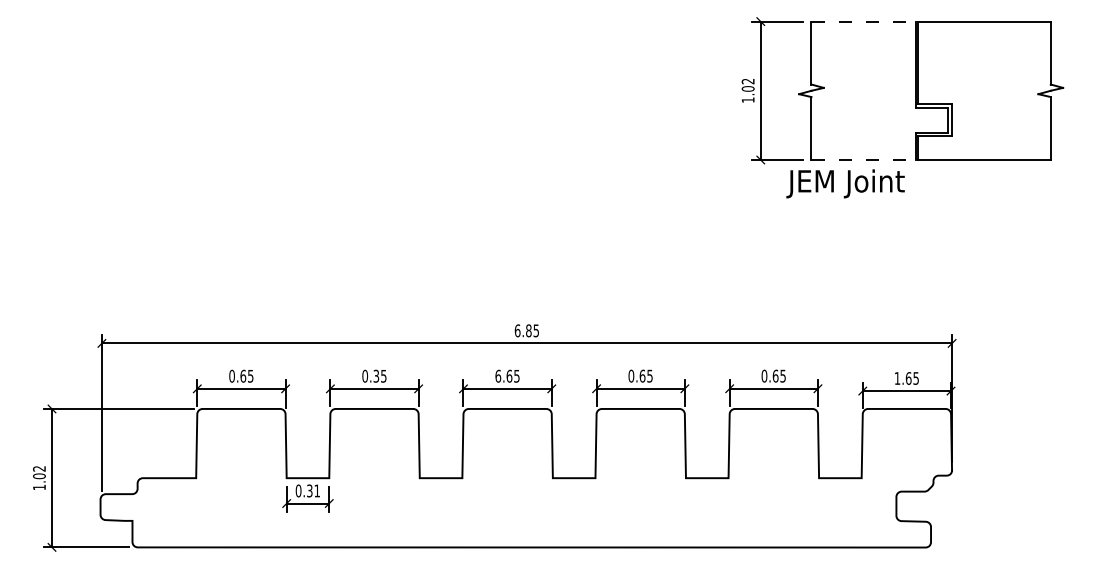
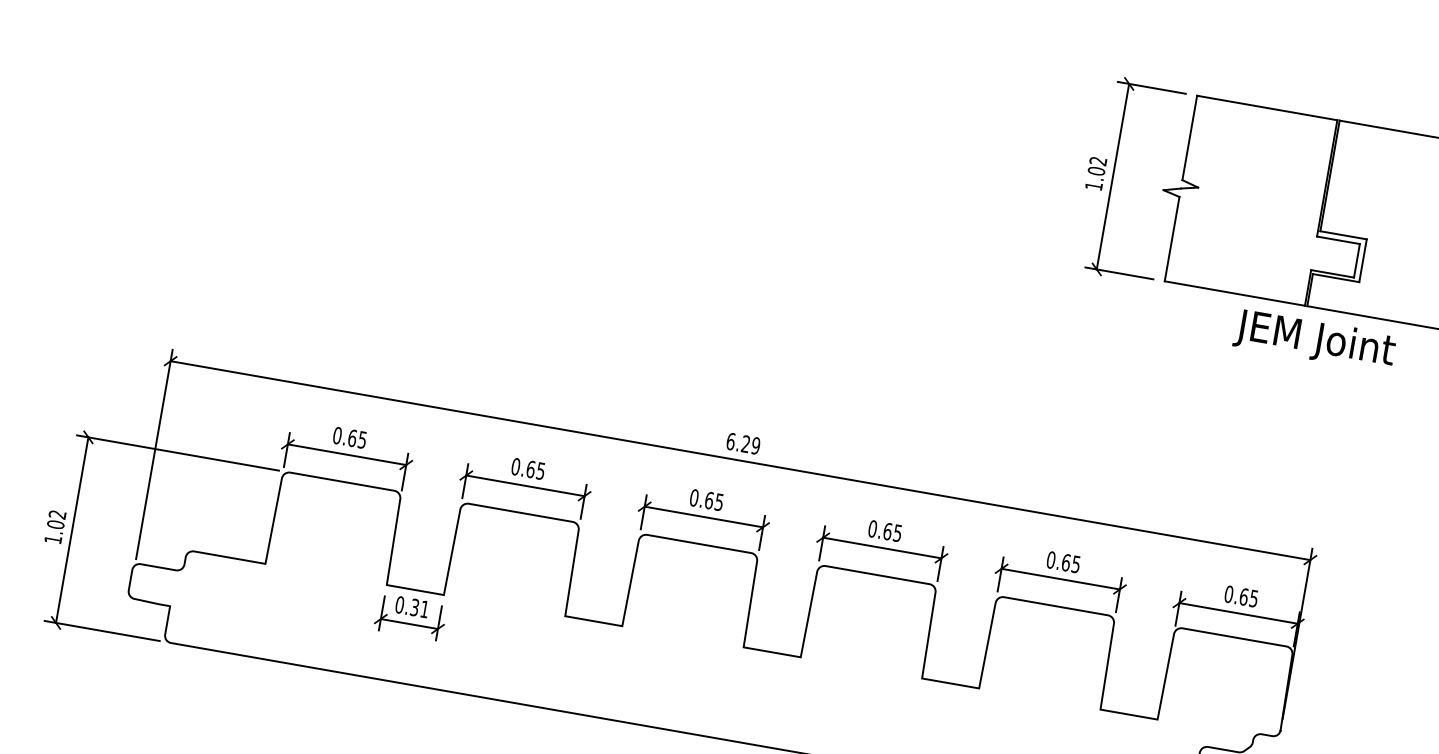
line: (864, 21) -> (1268, 108), dashed -> solid
line: (864, 160) -> (1235, 294), dashed -> solid
text: (845, 183) -> (1314, 339), moved
text: (532, 330) -> (750, 444), 6.85 -> 6.29
text: (376, 375) -> (531, 468), 0.35 -> 0.65
text: (498, 375) -> (694, 496), 6.65 -> 0.65
text: (897, 378) -> (1228, 594), 1.65 -> 0.65

